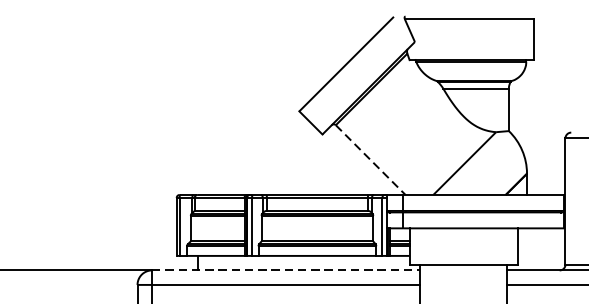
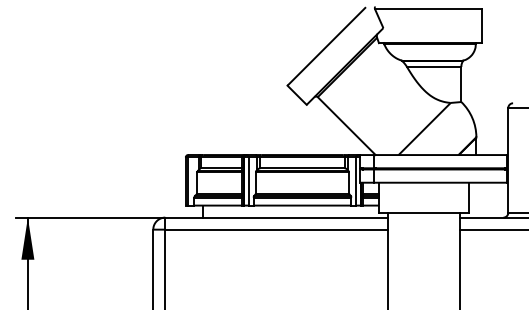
line: (370, 160) -> (346, 126), dashed -> solid
line: (287, 270) -> (277, 217), dashed -> solid

